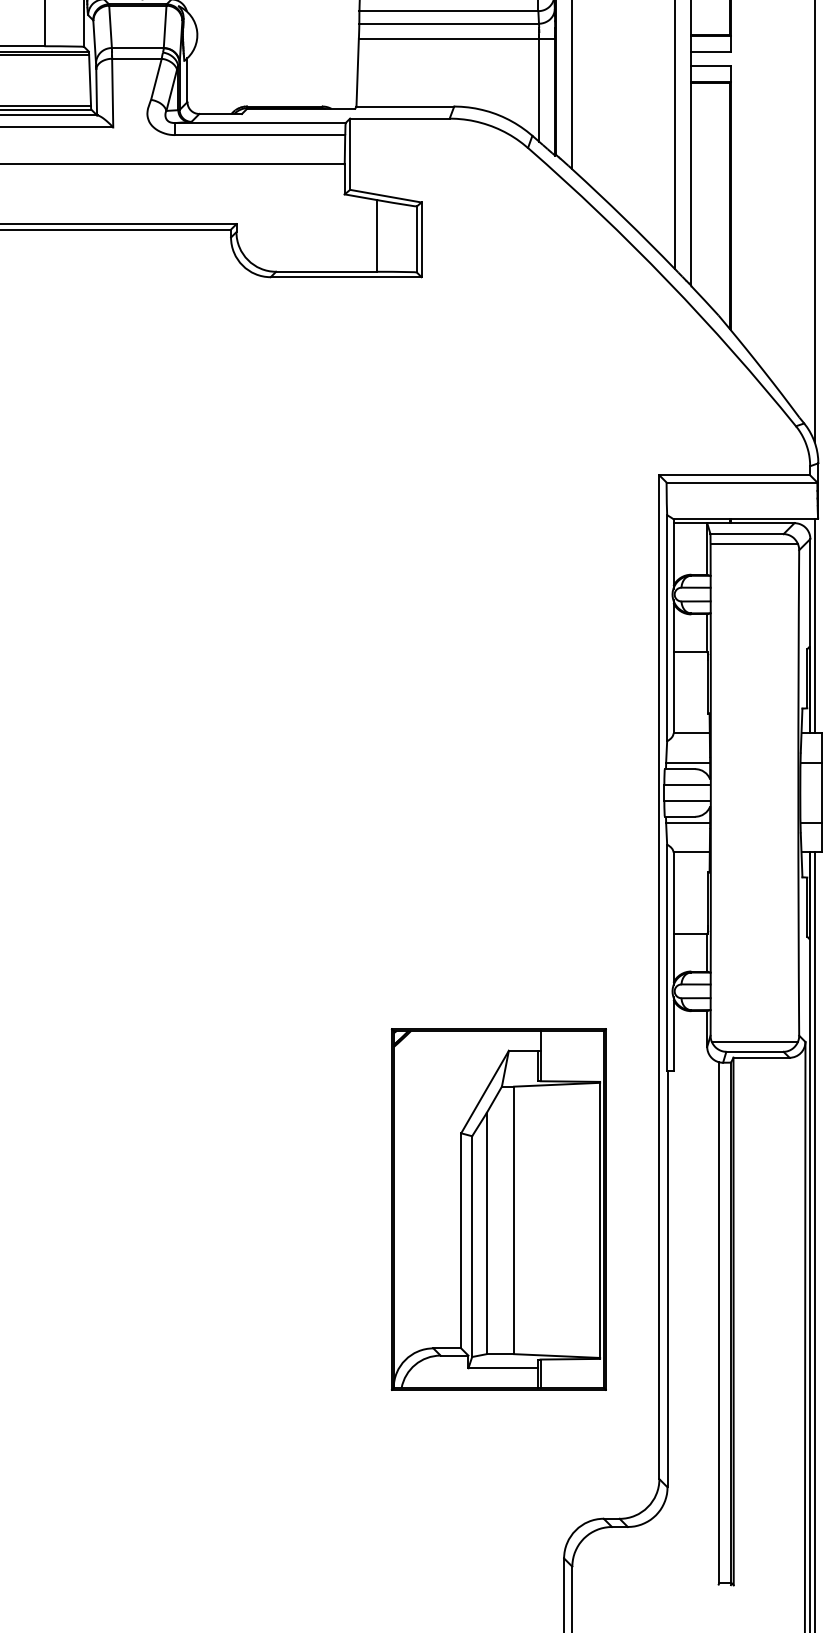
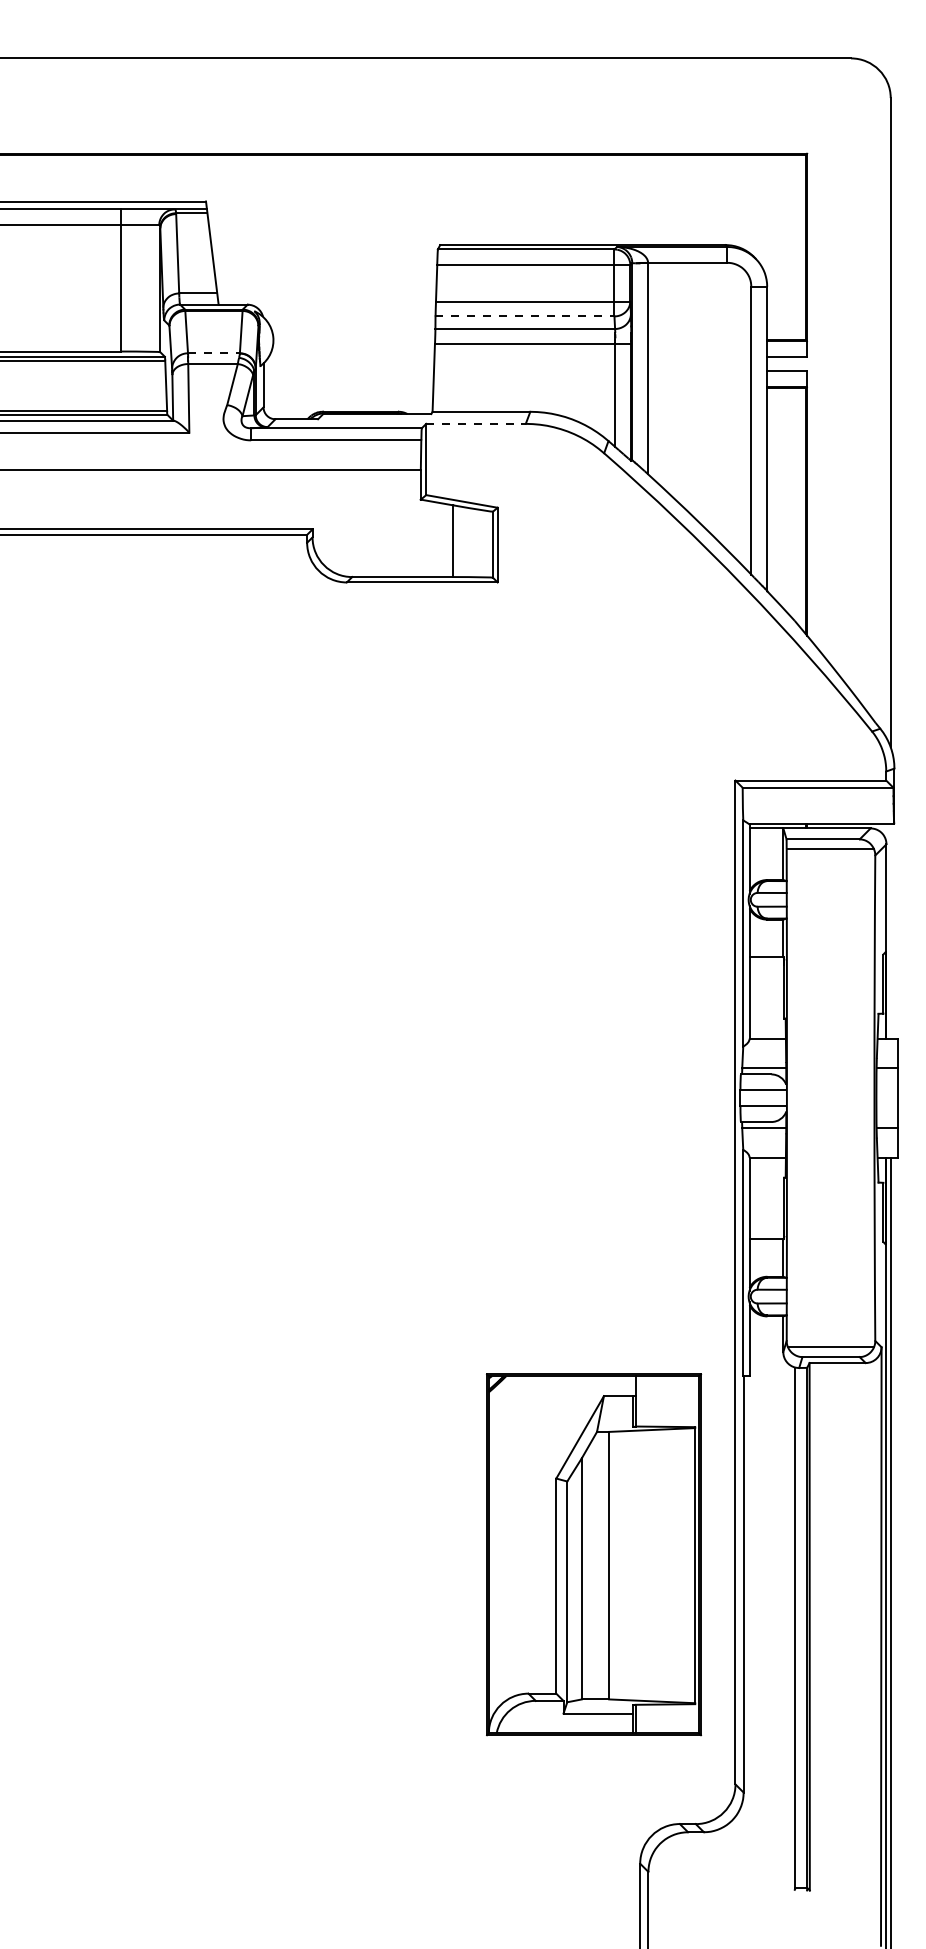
line: (449, 11) -> (525, 316), solid -> dashed
line: (137, 48) -> (213, 353), solid -> dashed
line: (400, 118) -> (476, 423), solid -> dashed
line: (814, 626) -> (890, 931), removed
part: (499, 1209) -> (594, 1554), moved

